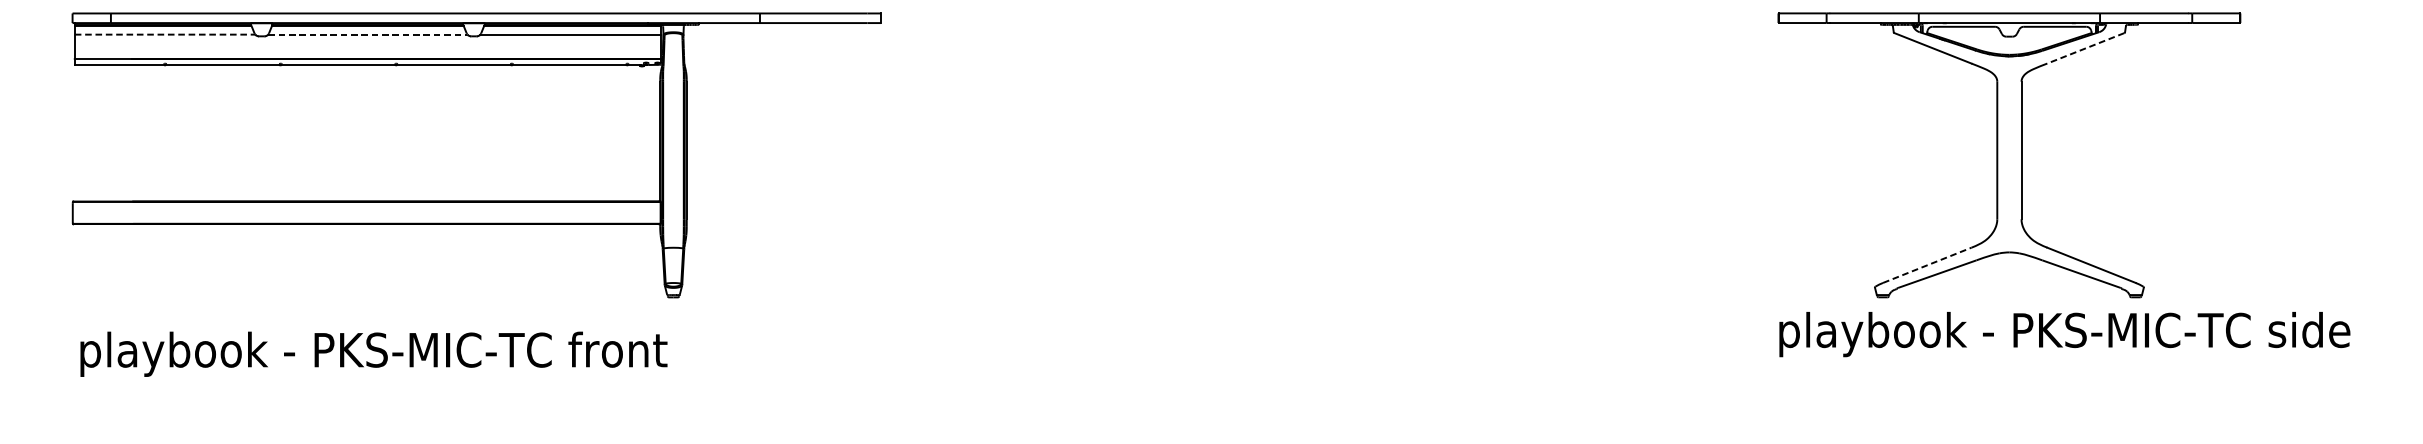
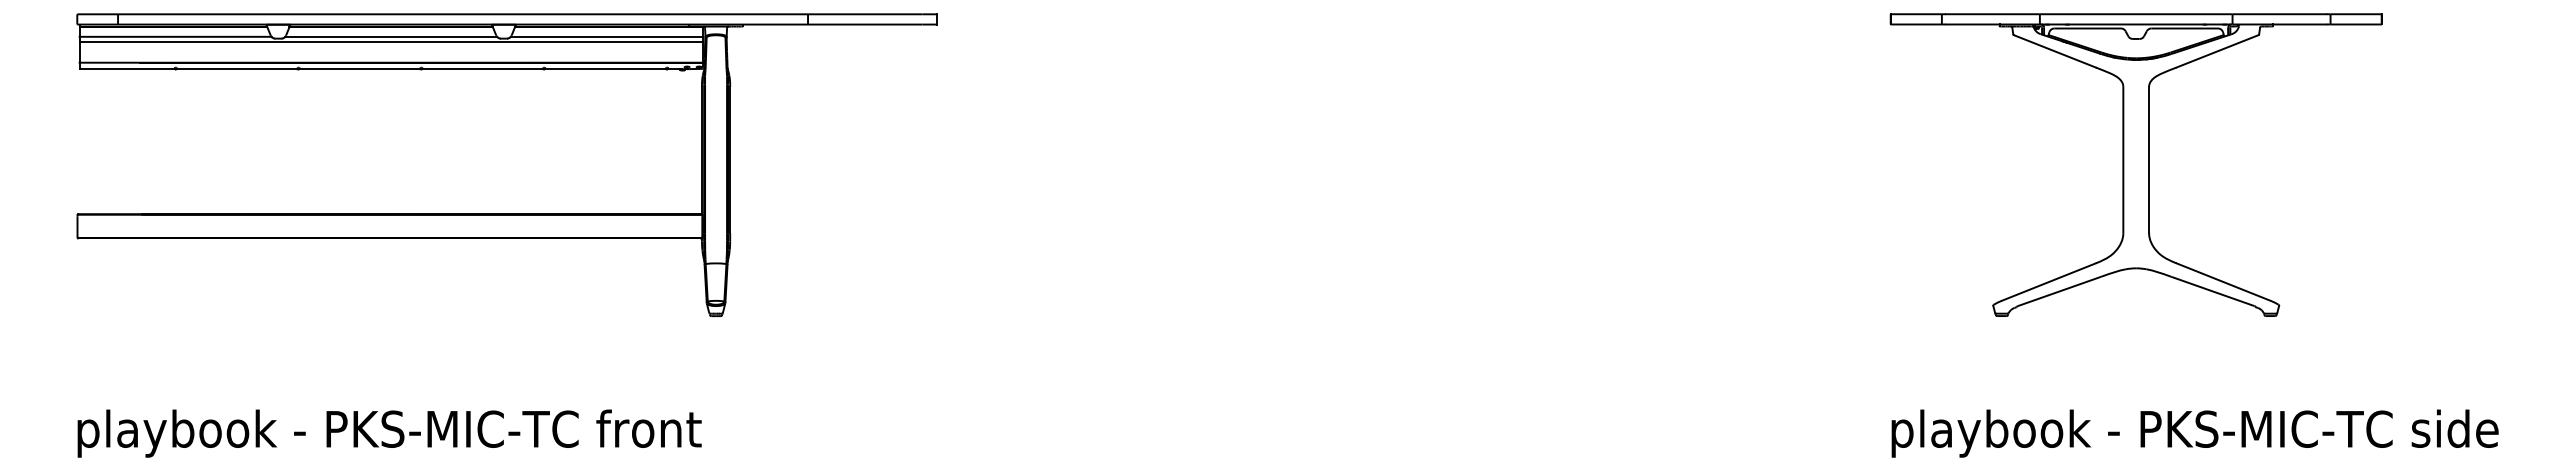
line: (164, 34) -> (175, 36), dashed -> solid
line: (368, 34) -> (391, 36), dashed -> solid
line: (367, 39) -> (390, 42), added
line: (2084, 48) -> (2216, 51), dashed -> solid
line: (1926, 265) -> (2048, 282), dashed -> solid
text: (2064, 334) -> (2194, 433), moved
text: (373, 354) -> (389, 433), moved

